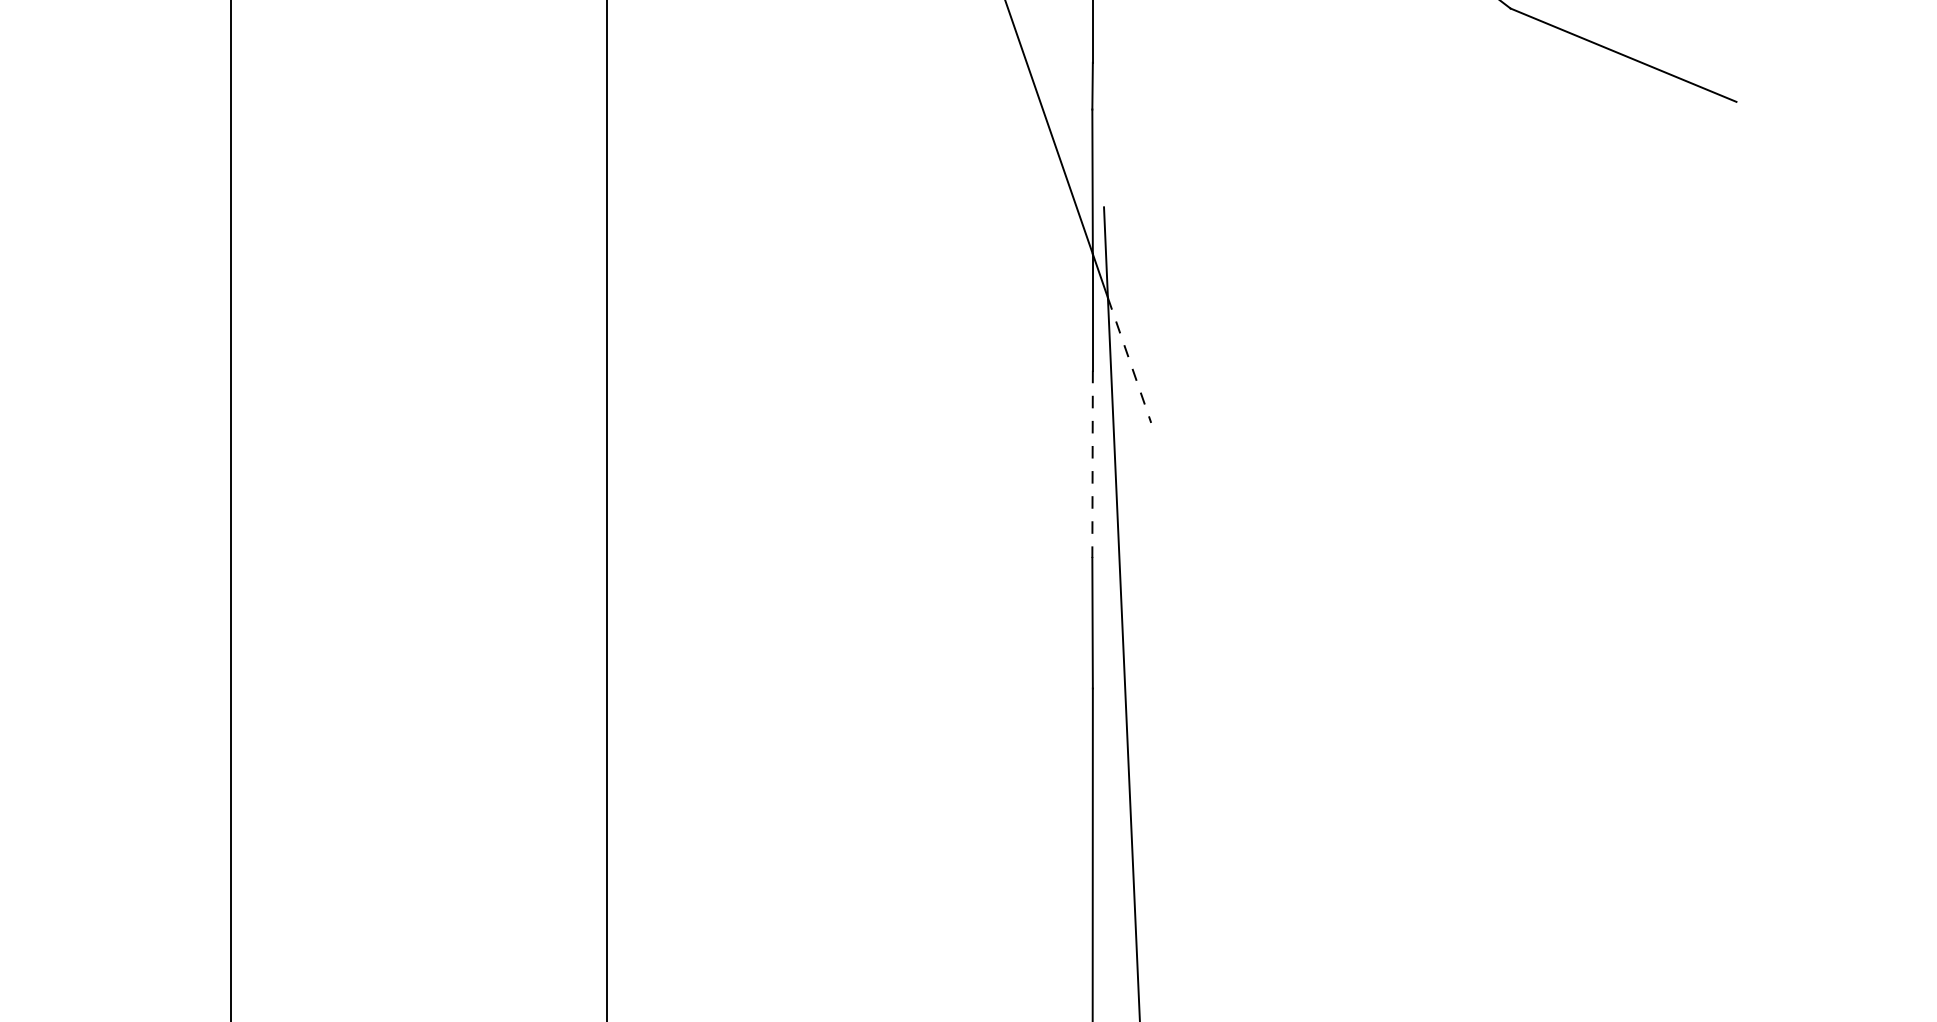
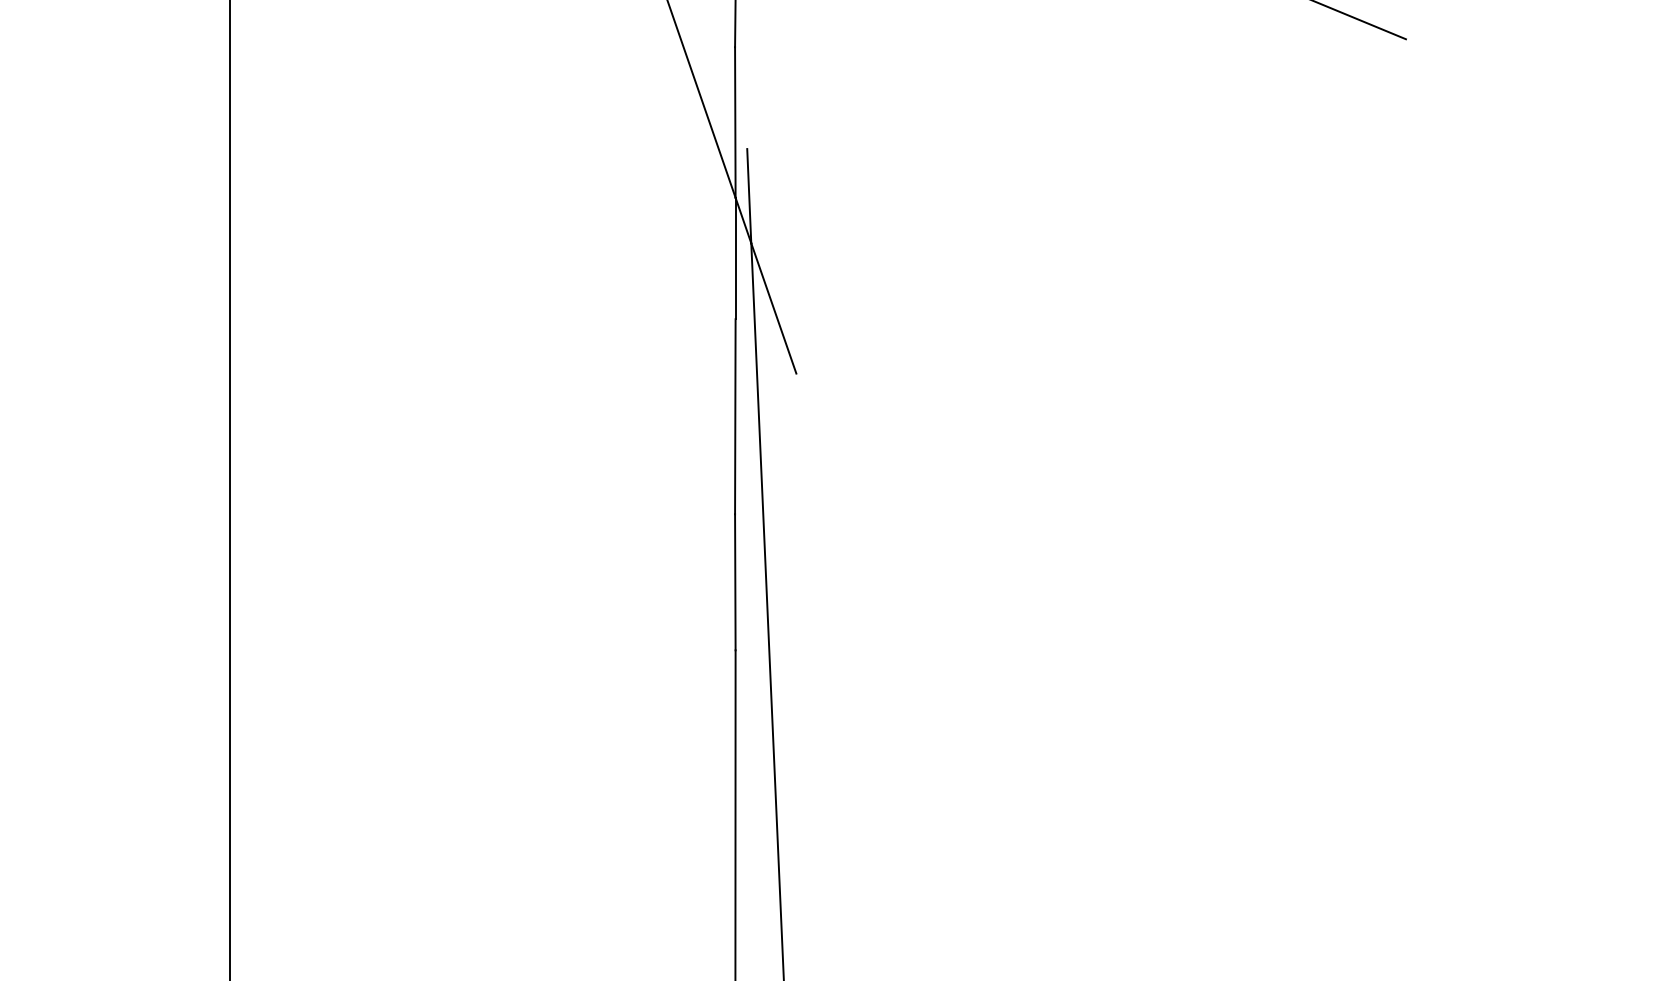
line: (1129, 360) -> (773, 308), dashed -> solid
line: (1092, 464) -> (735, 416), dashed -> solid

